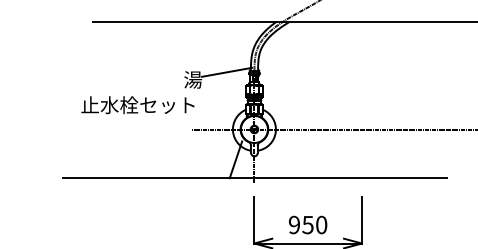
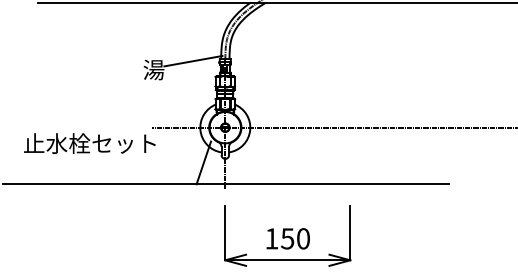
text: (137, 105) -> (89, 143), moved
text: (293, 224) -> (270, 238), 950 -> 150

